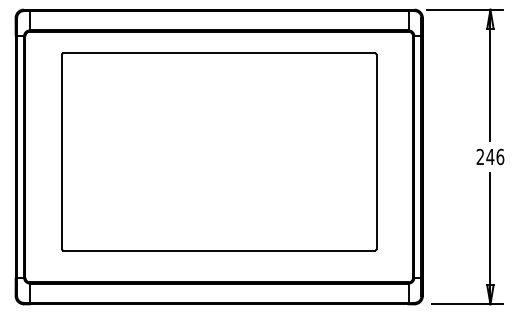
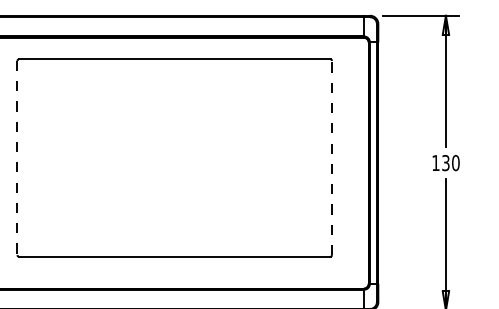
line: (376, 151) -> (331, 157), solid -> dashed
line: (61, 152) -> (16, 158), solid -> dashed
text: (490, 156) -> (445, 162), 246 -> 130

